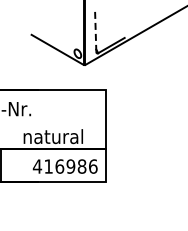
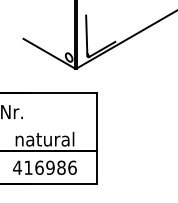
line: (95, 31) -> (86, 35), dashed -> solid
text: (64, 166) -> (44, 167), moved

